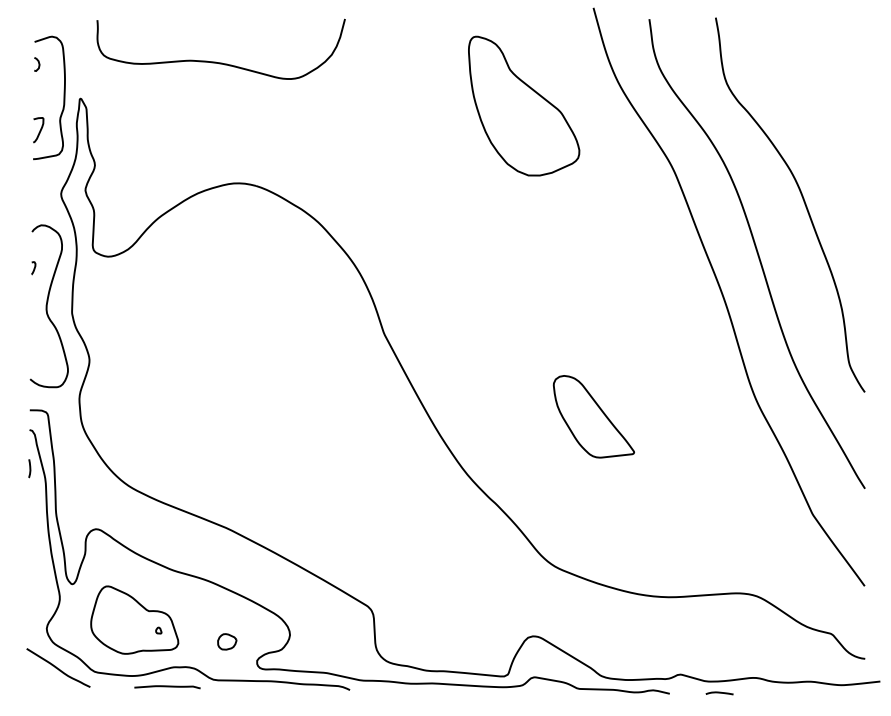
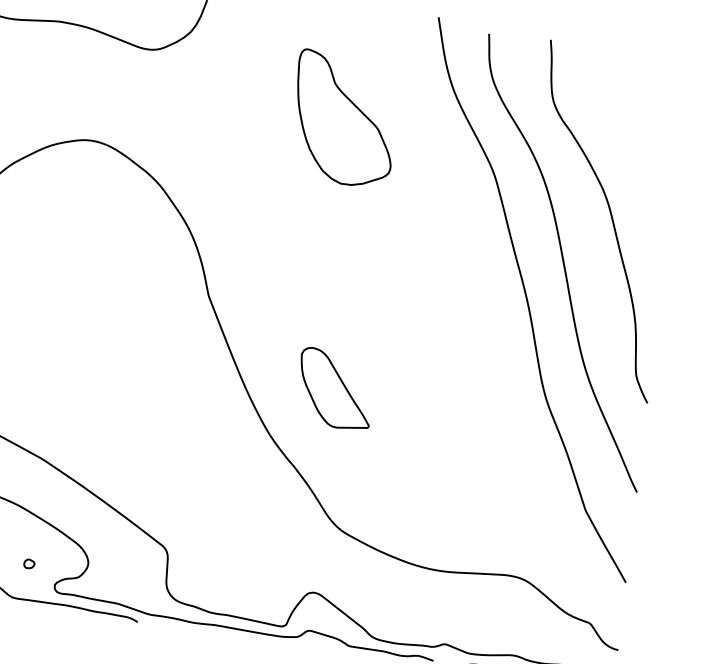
part: (524, 105) -> (344, 118), moved
part: (593, 416) -> (335, 388), moved
part: (227, 641) -> (29, 563), size x0.6

